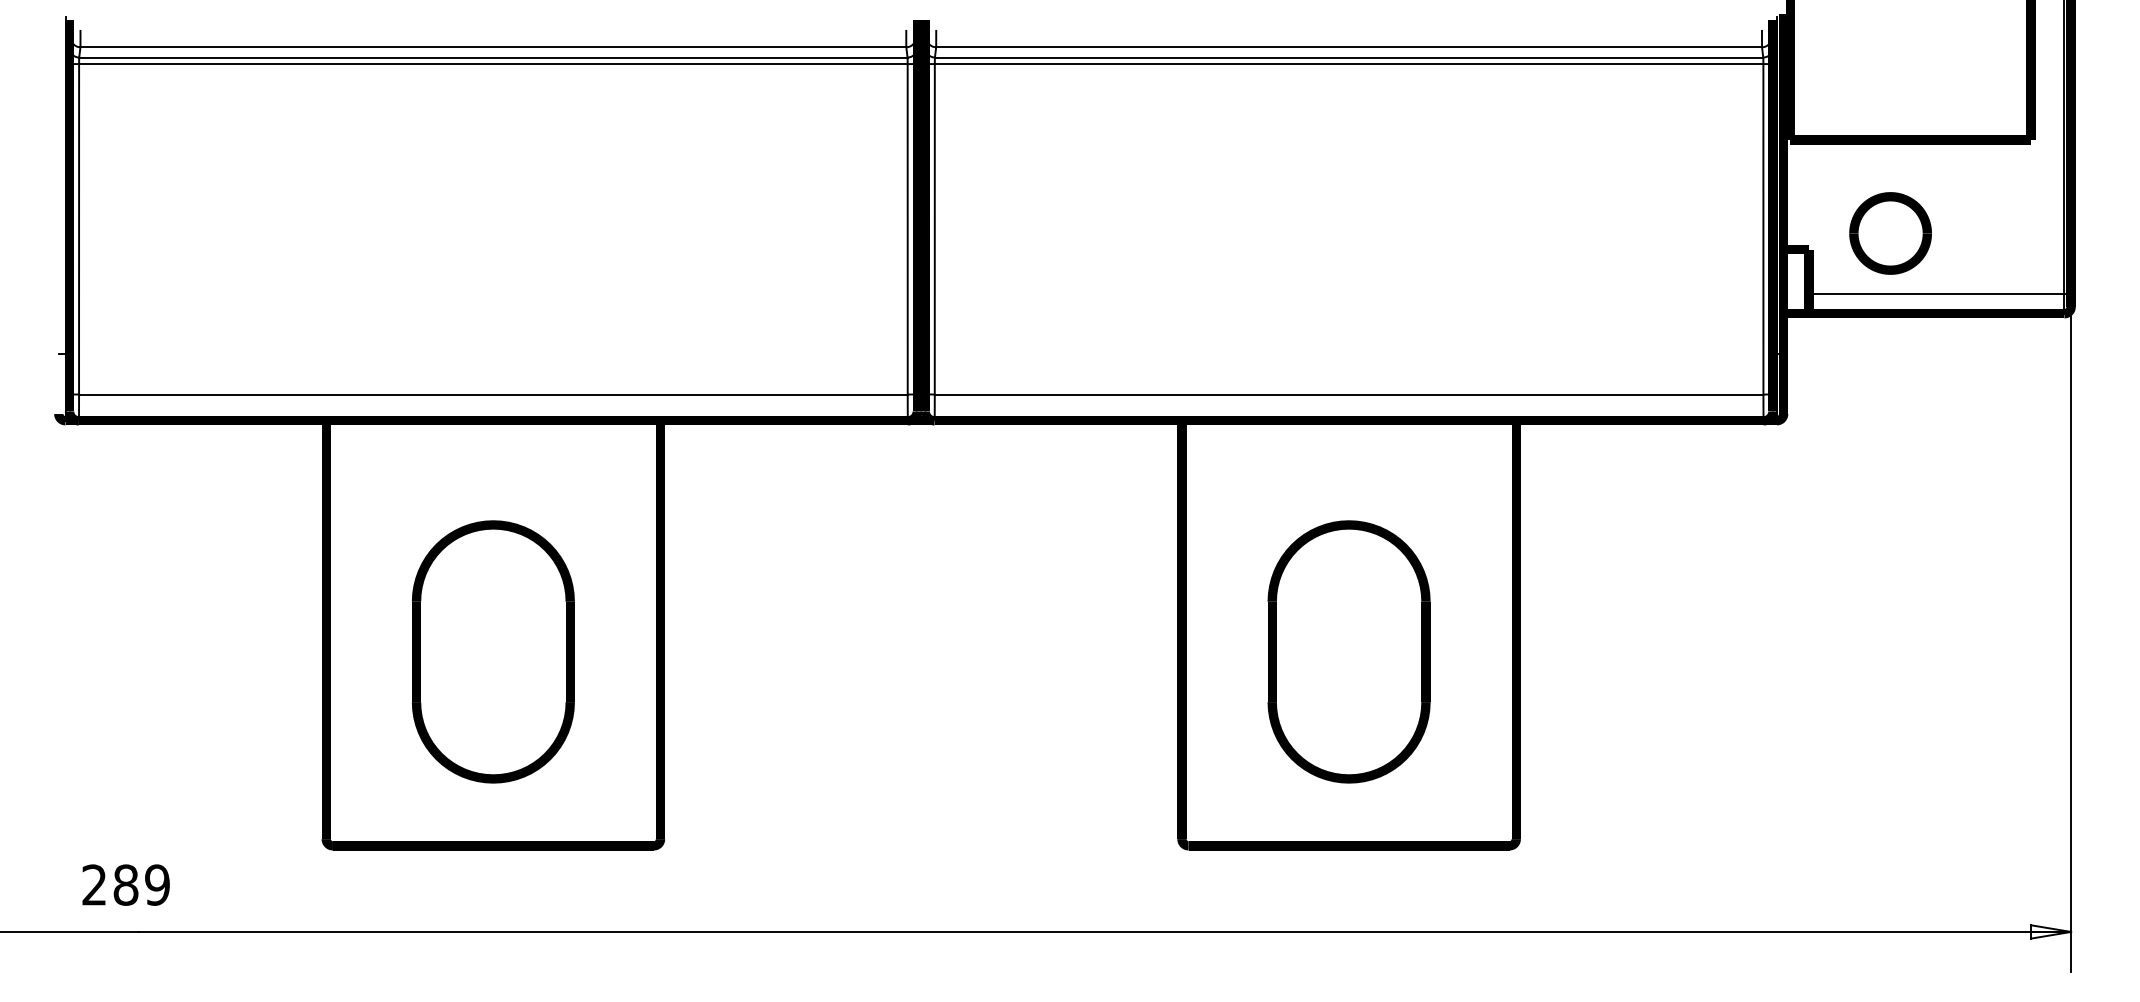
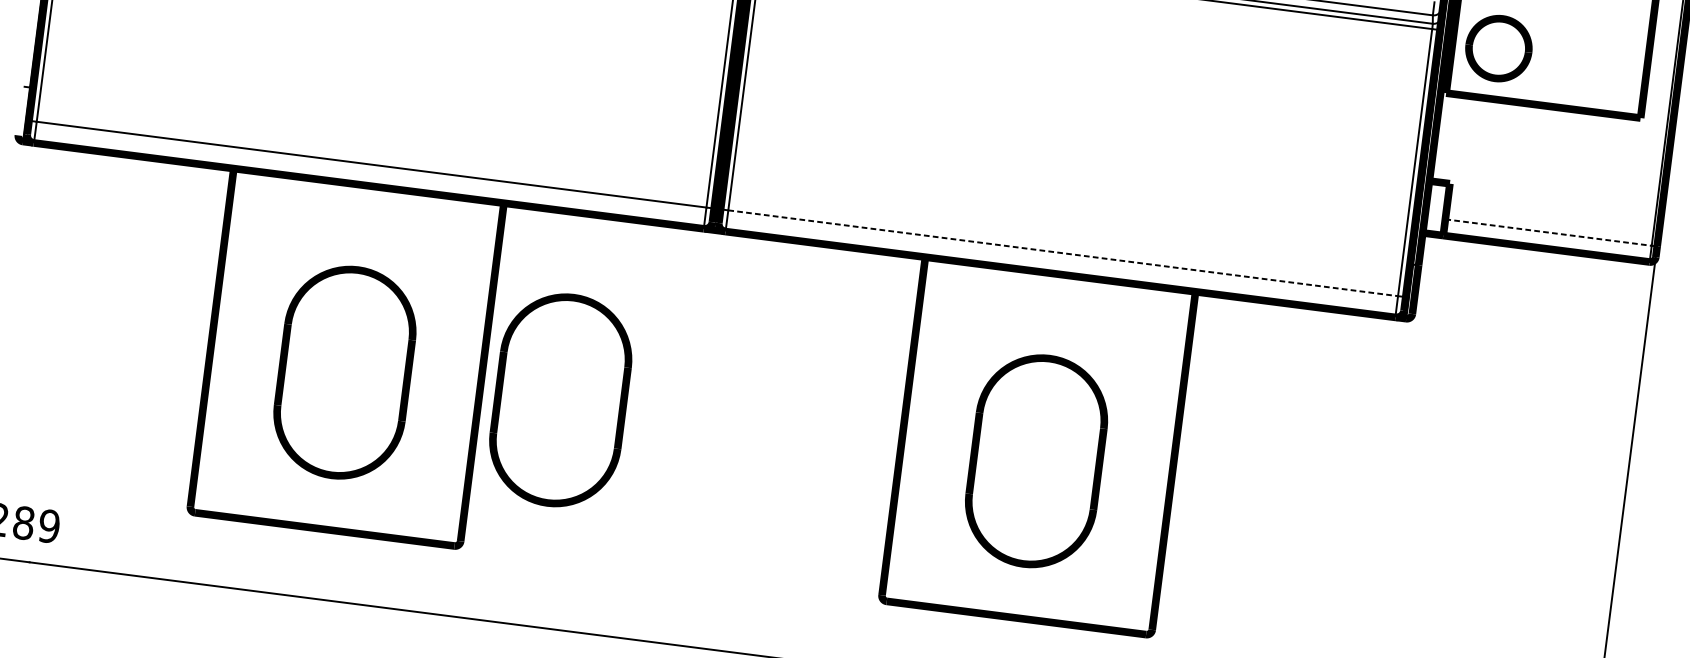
part: (1890, 233) -> (1498, 48), moved
line: (1936, 293) -> (1548, 232), solid -> dashed
line: (1349, 394) -> (1063, 253), solid -> dashed
part: (759, 651) -> (560, 399), added

